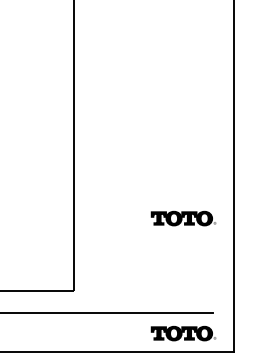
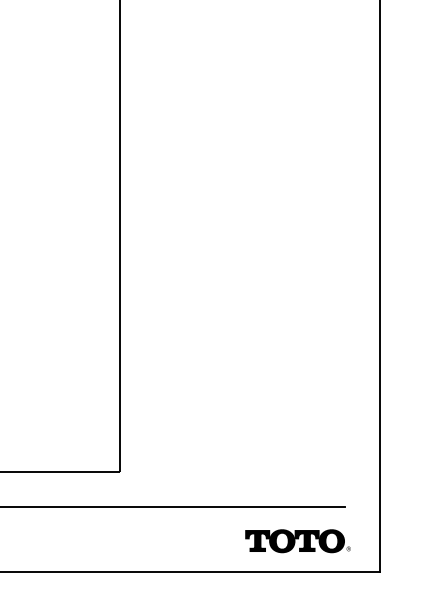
part: (183, 218) -> (297, 354), removed

